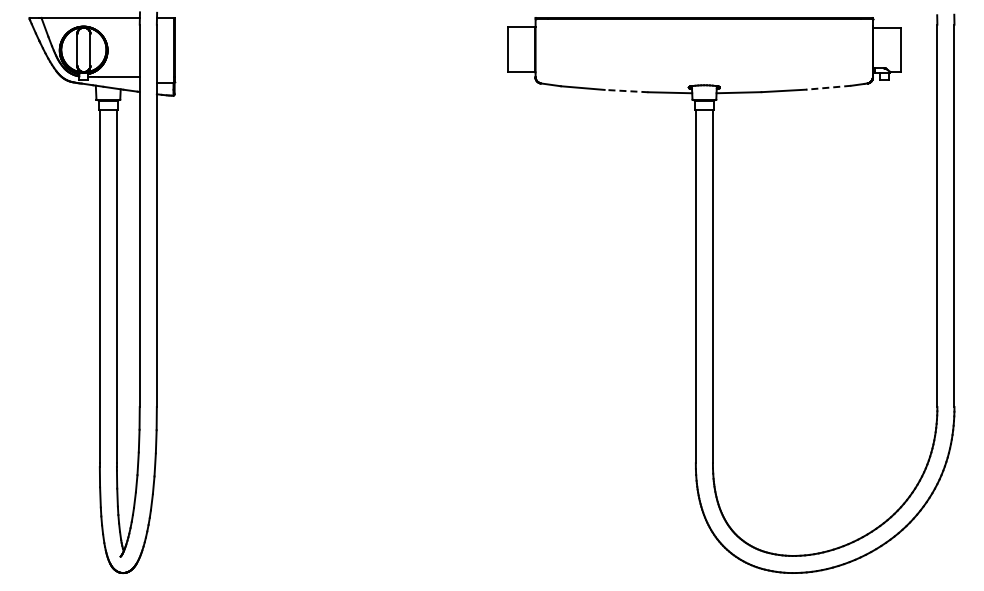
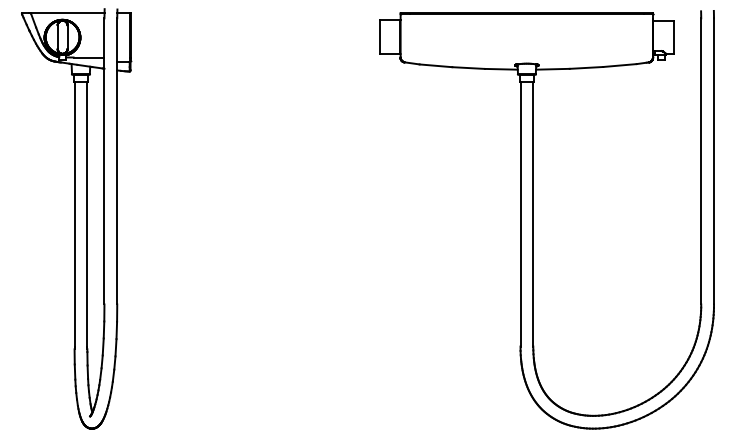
line: (828, 87) -> (619, 65), dashed -> solid
line: (626, 91) -> (468, 68), dashed -> solid

